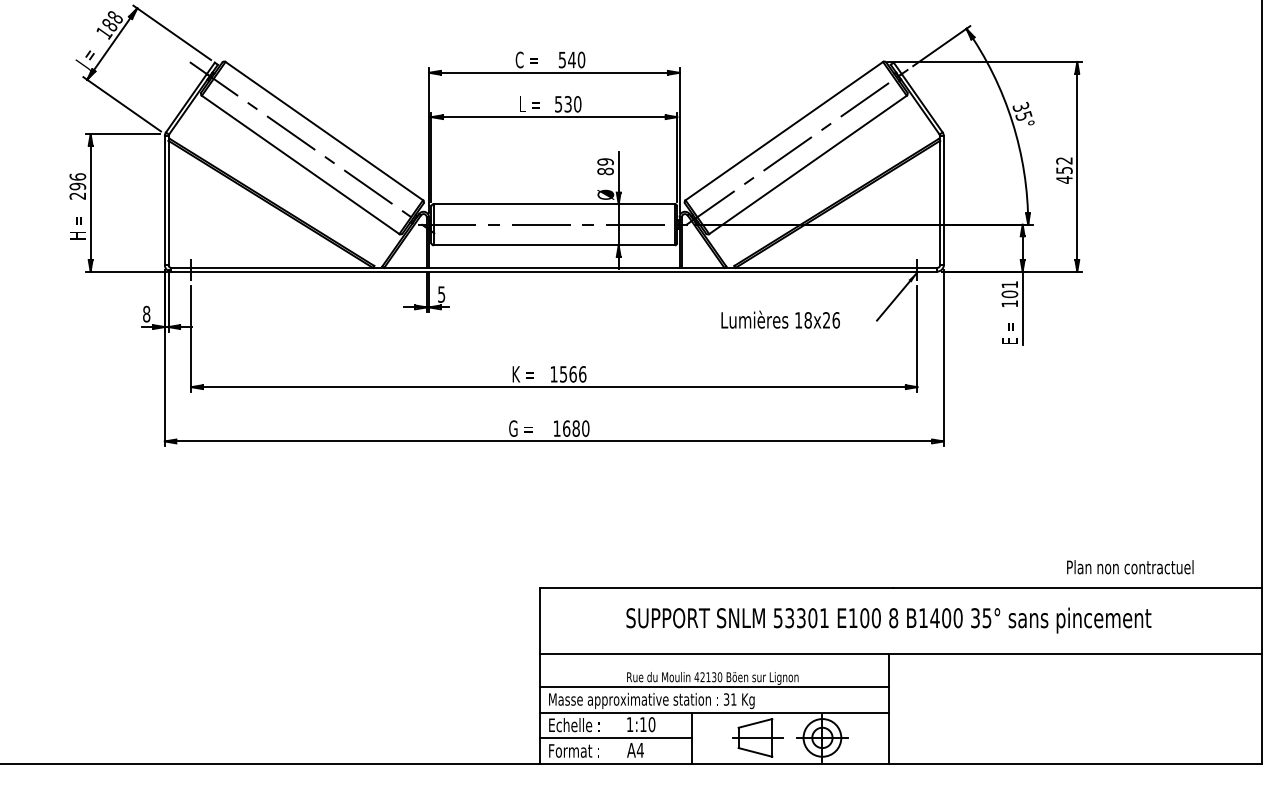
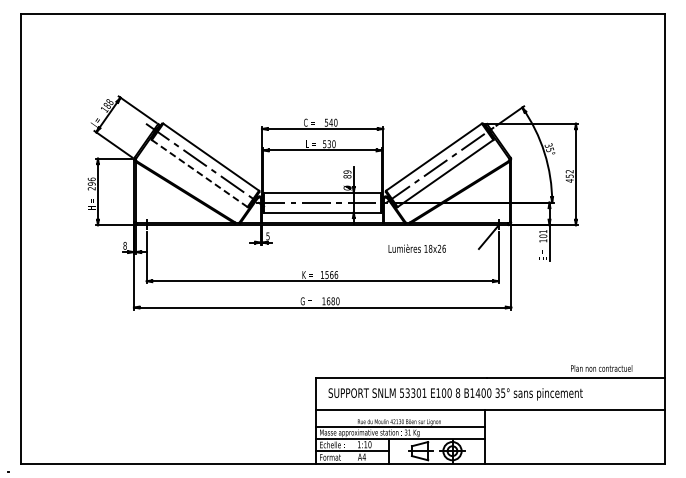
line: (302, 164) -> (200, 173), solid -> dashed
text: (779, 319) -> (416, 248), moved
text: (888, 620) -> (455, 394), moved

